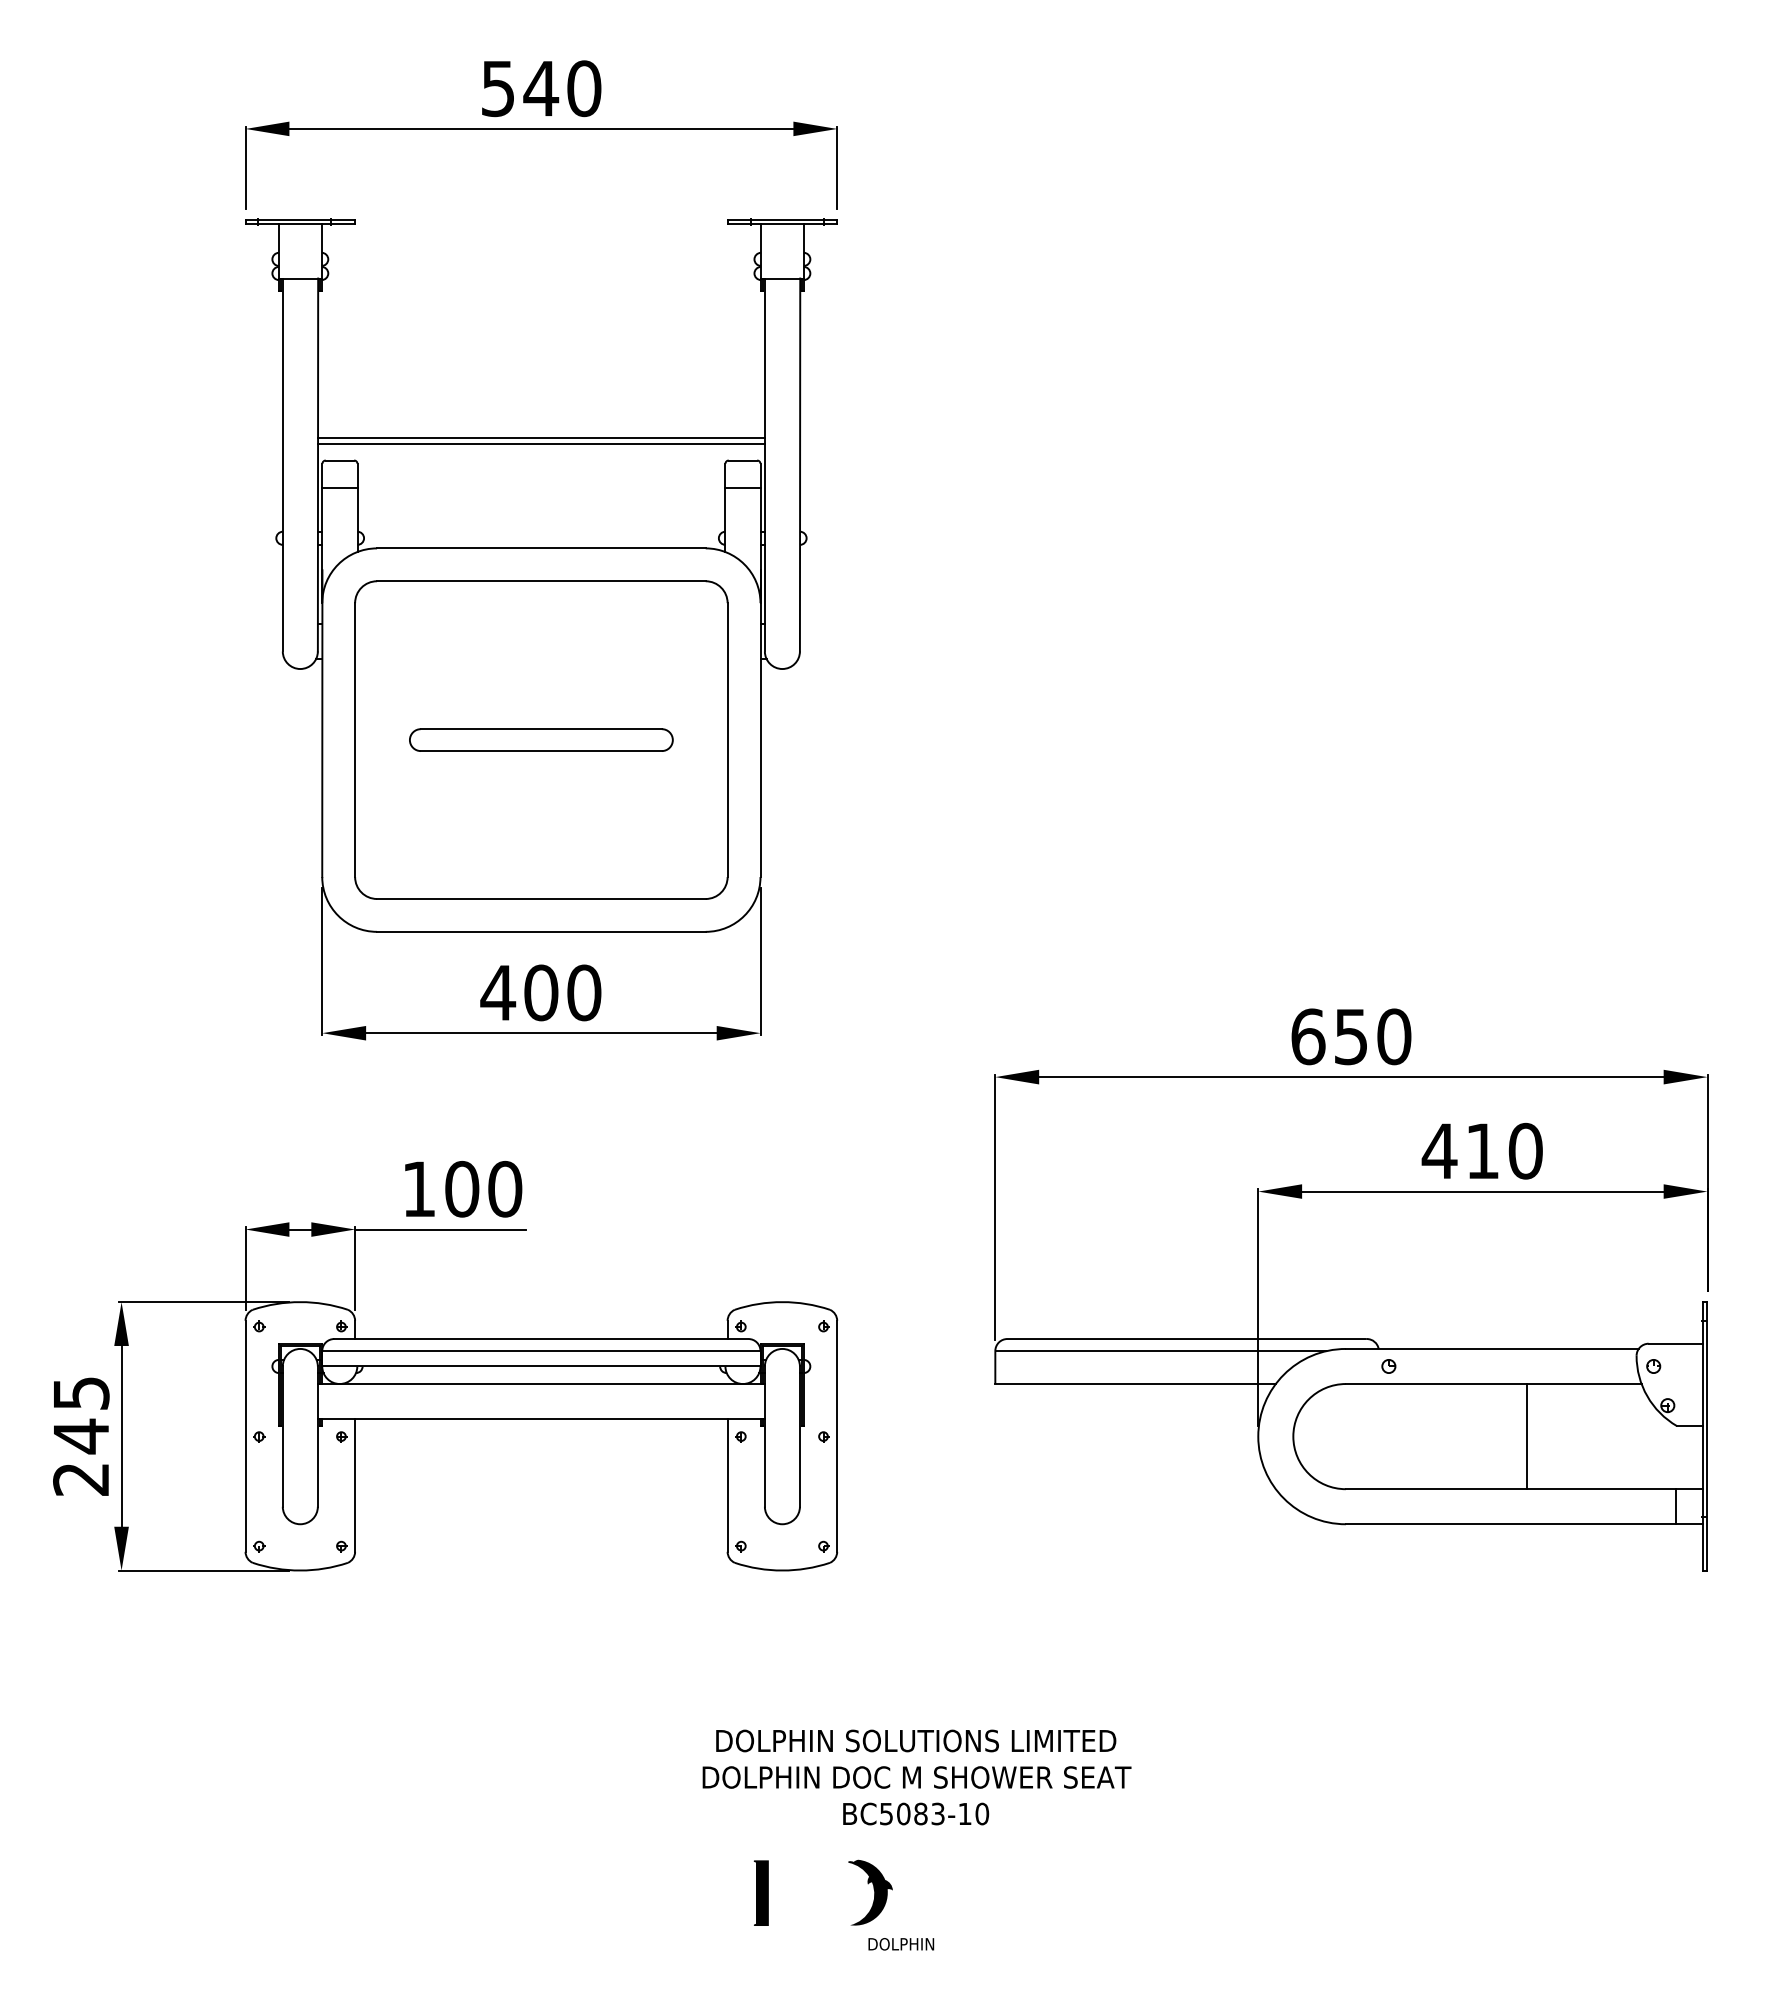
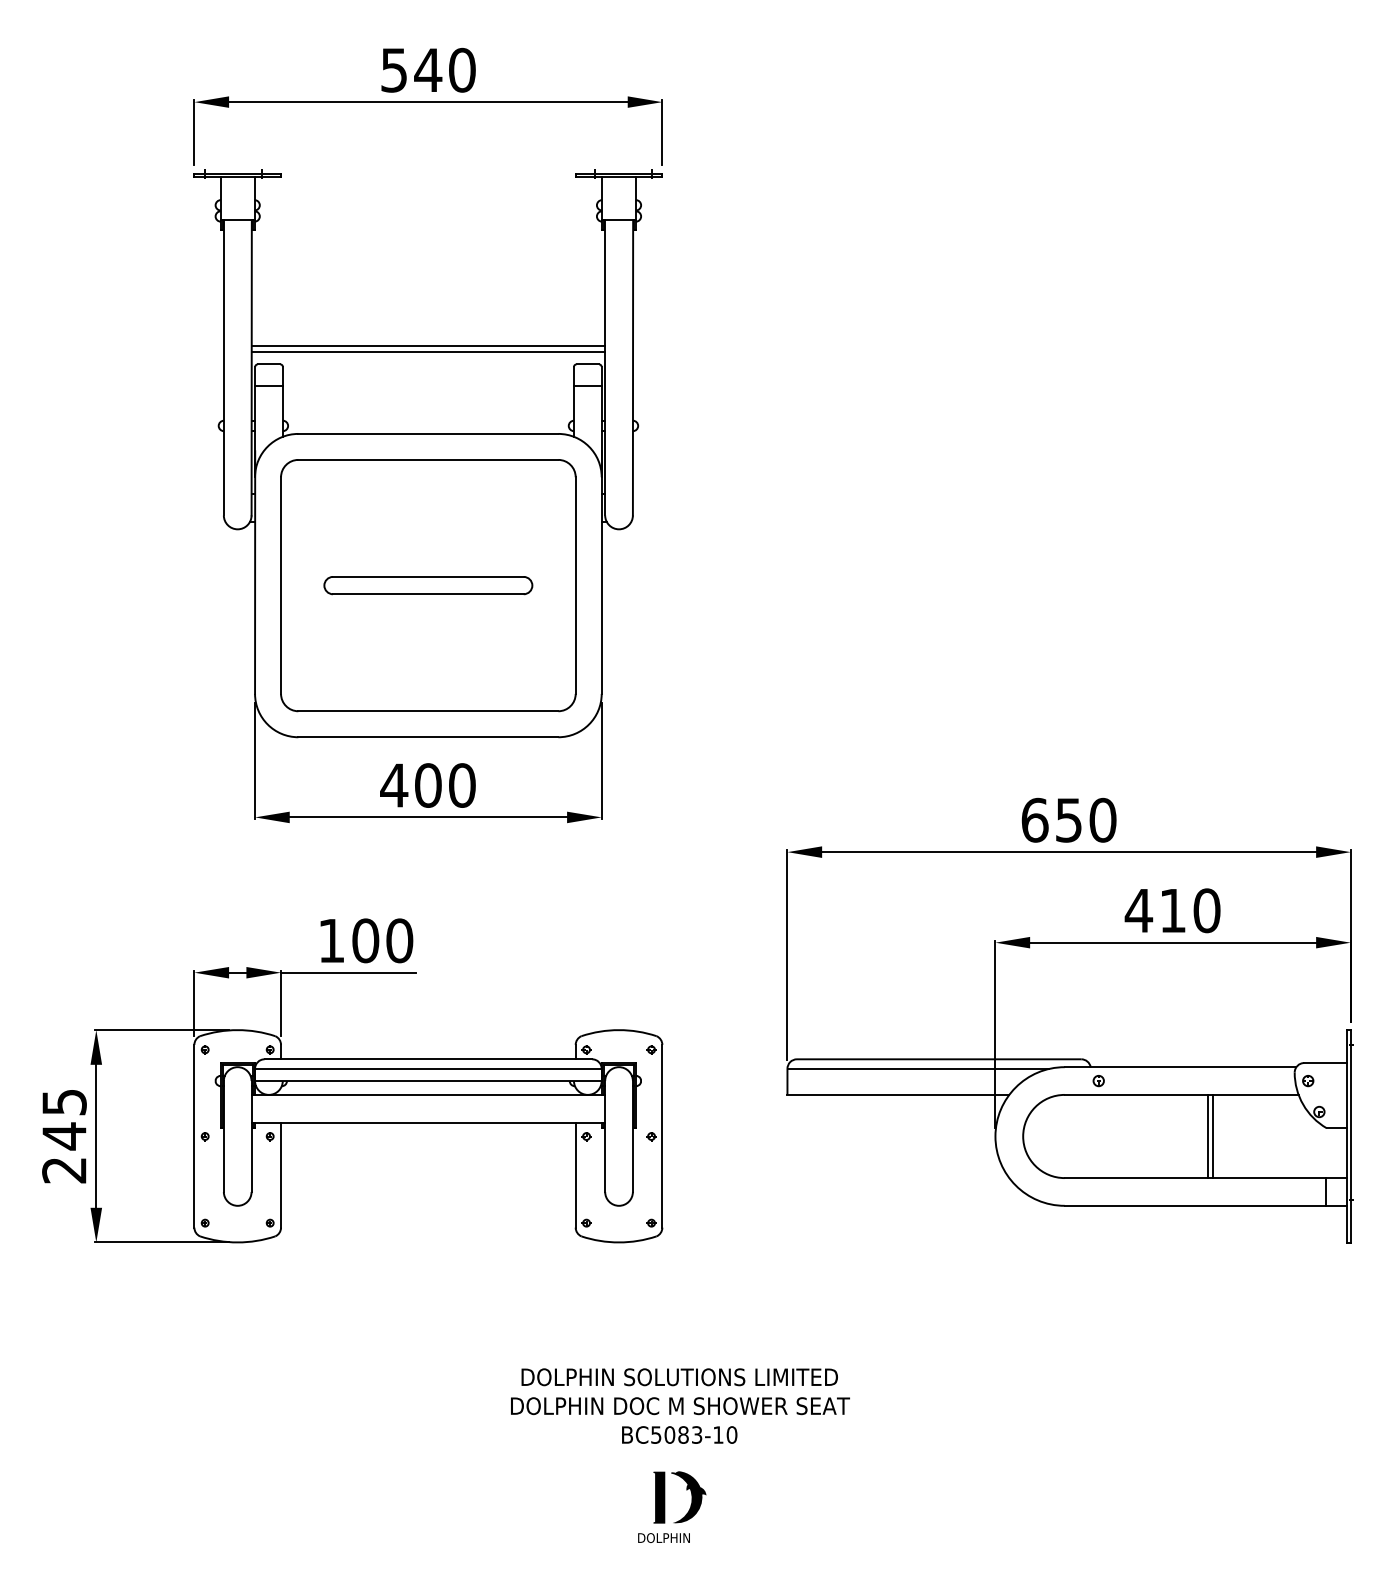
line: (1533, 1436) -> (1213, 1136), added
text: (916, 1777) -> (680, 1406), moved
part: (760, 1892) -> (658, 1497), moved
text: (901, 1944) -> (664, 1538), moved

